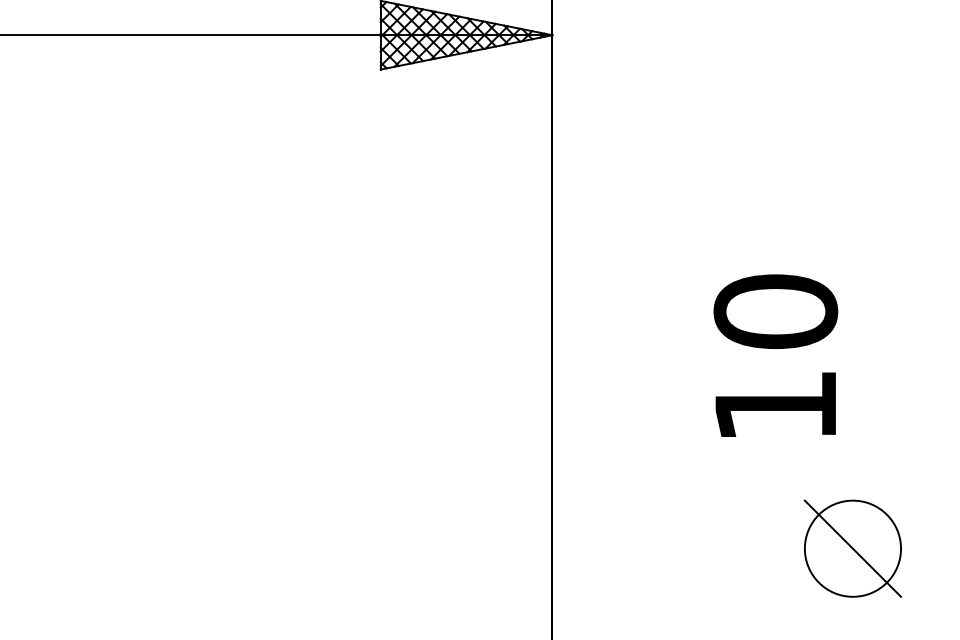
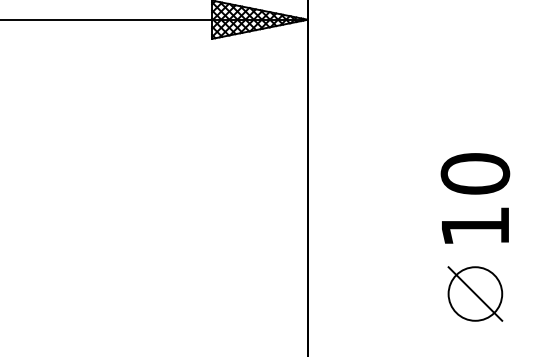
text: (775, 355) -> (475, 198), moved
part: (853, 547) -> (475, 293), moved

